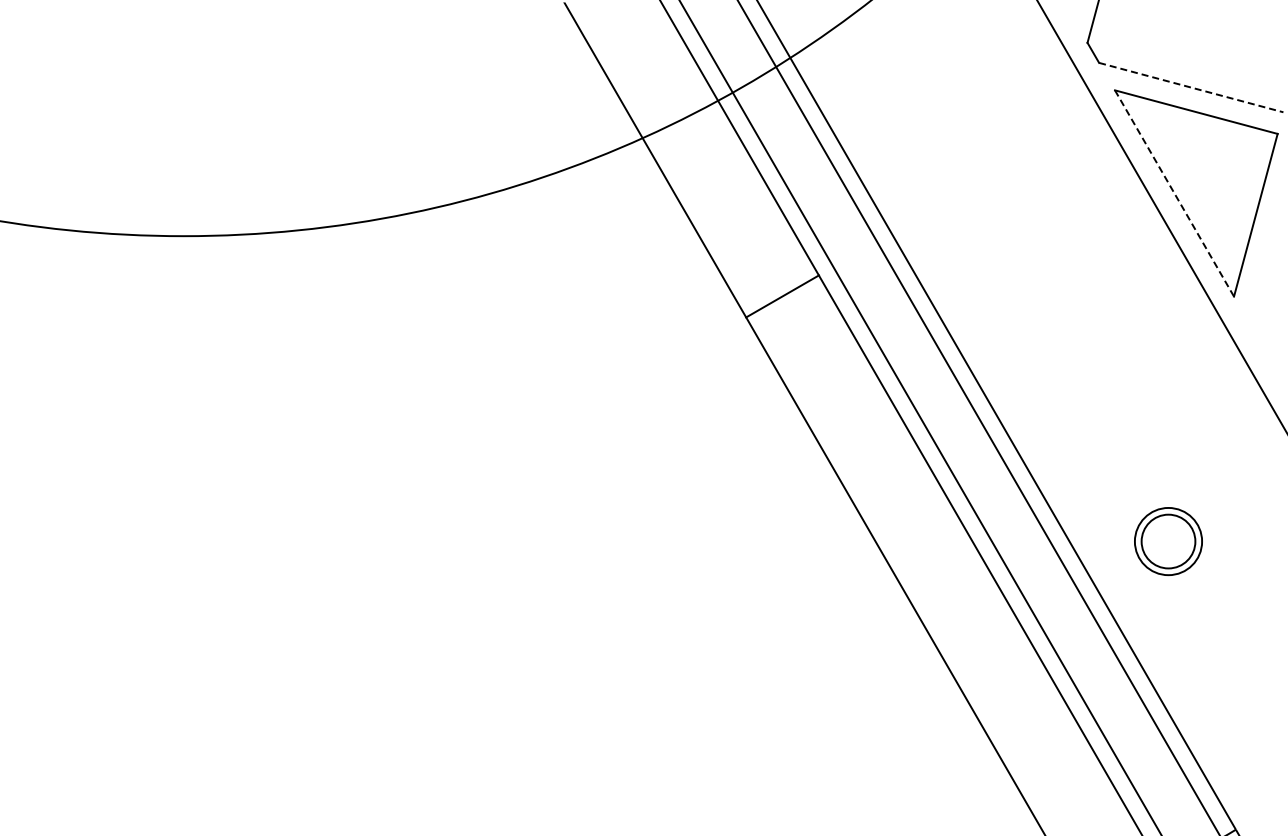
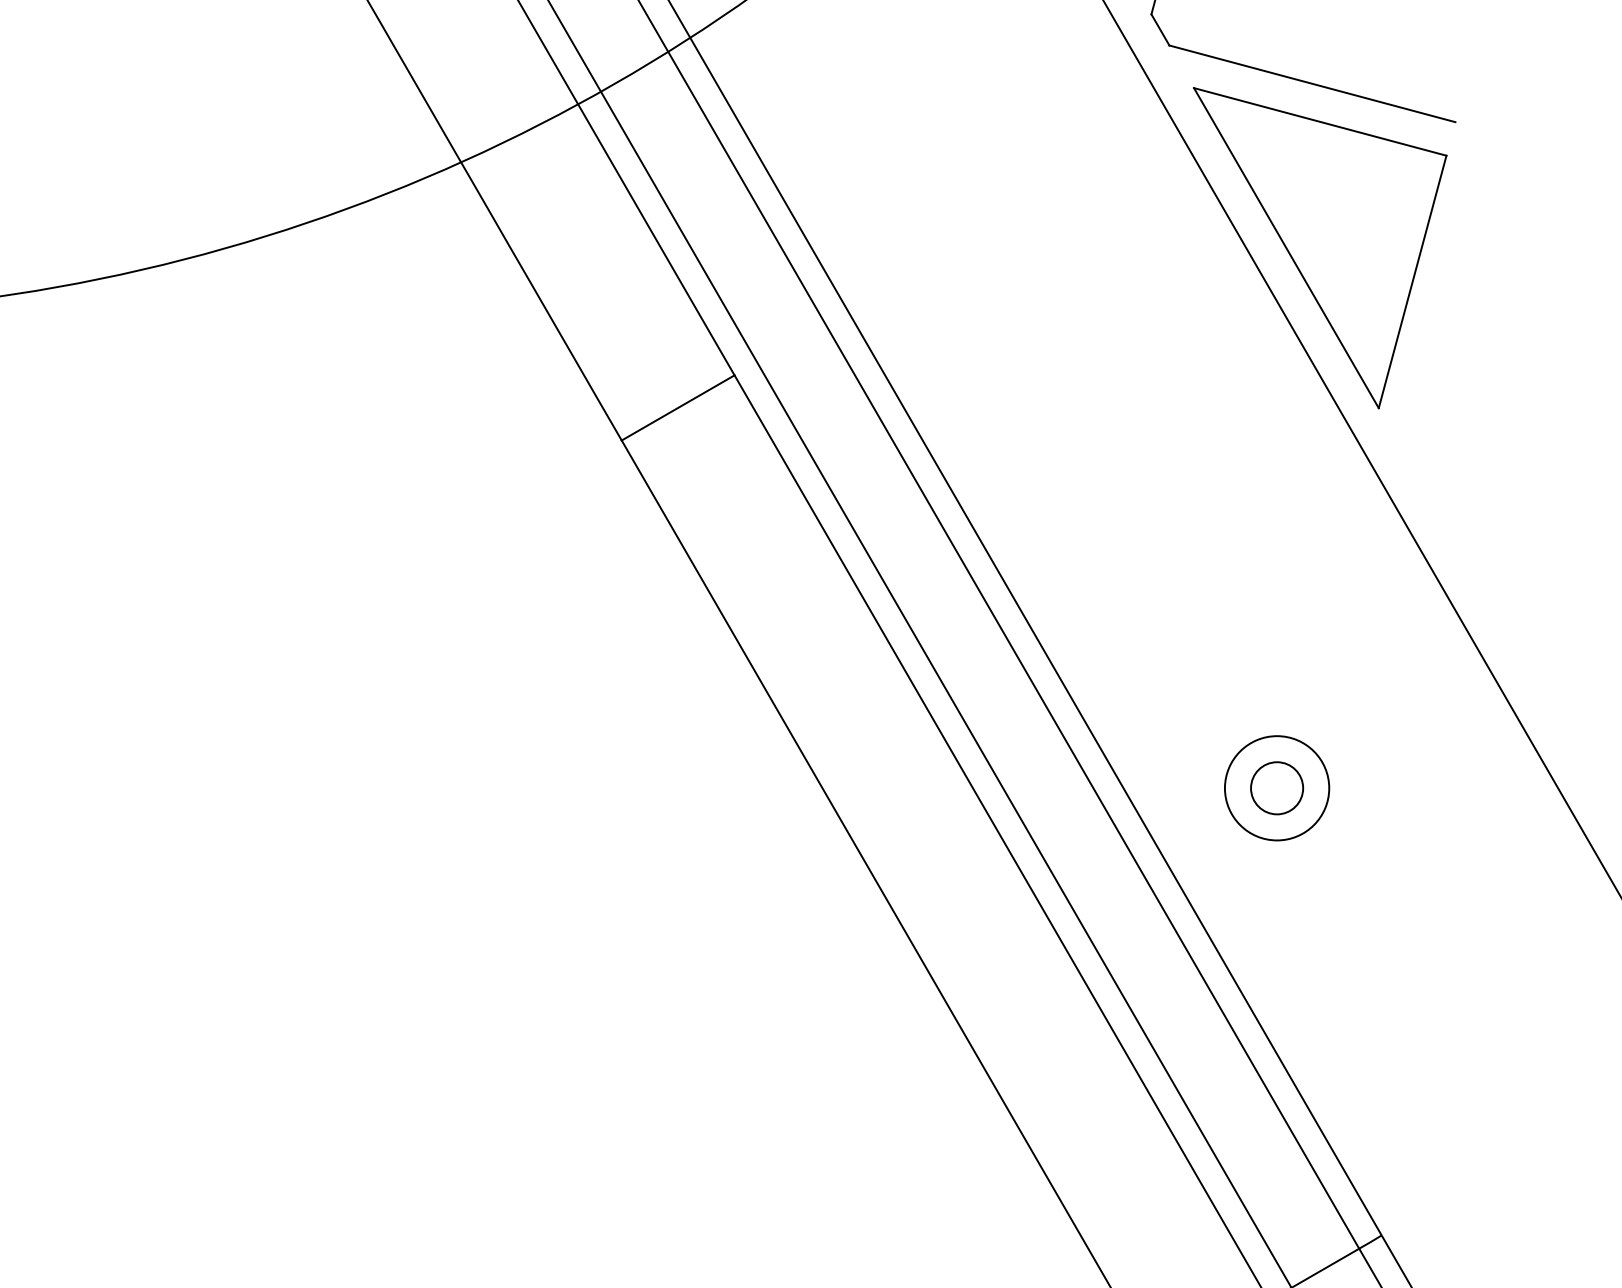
line: (1191, 87) -> (1312, 83), dashed -> solid
line: (1174, 193) -> (1286, 248), dashed -> solid
circle: (1168, 541) -> (1277, 788), size x0.62

